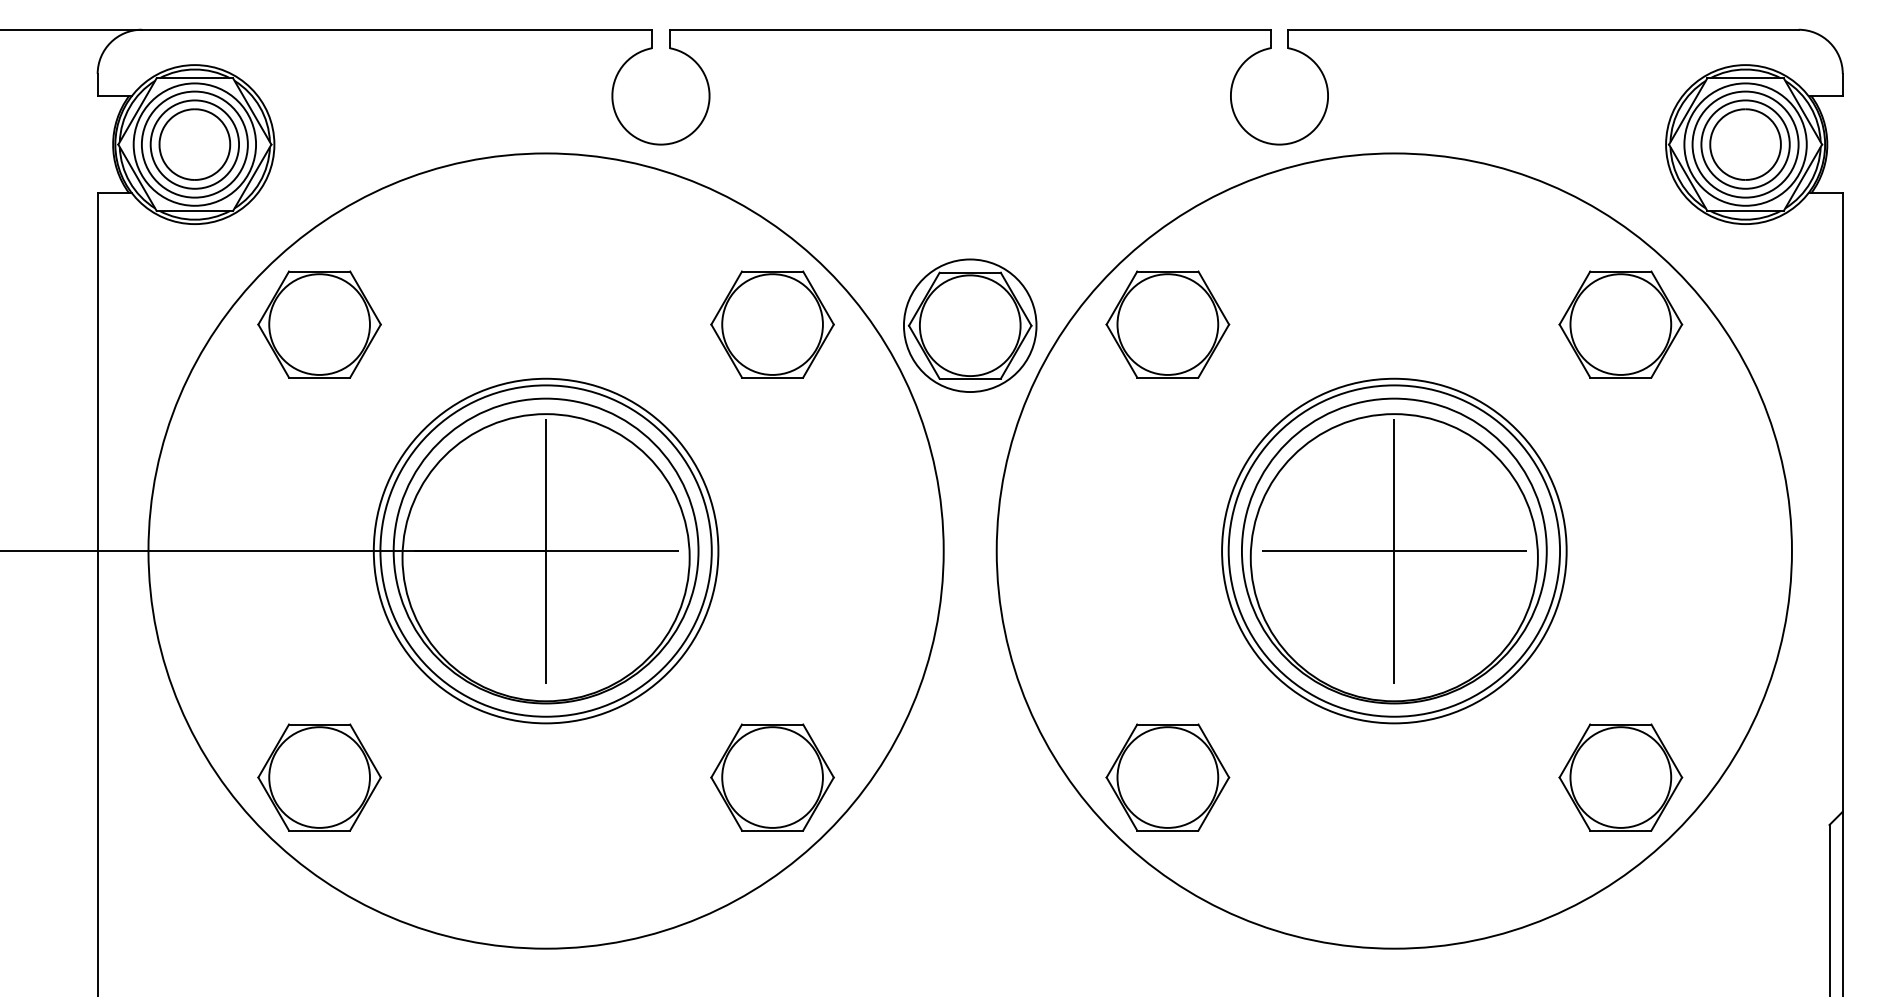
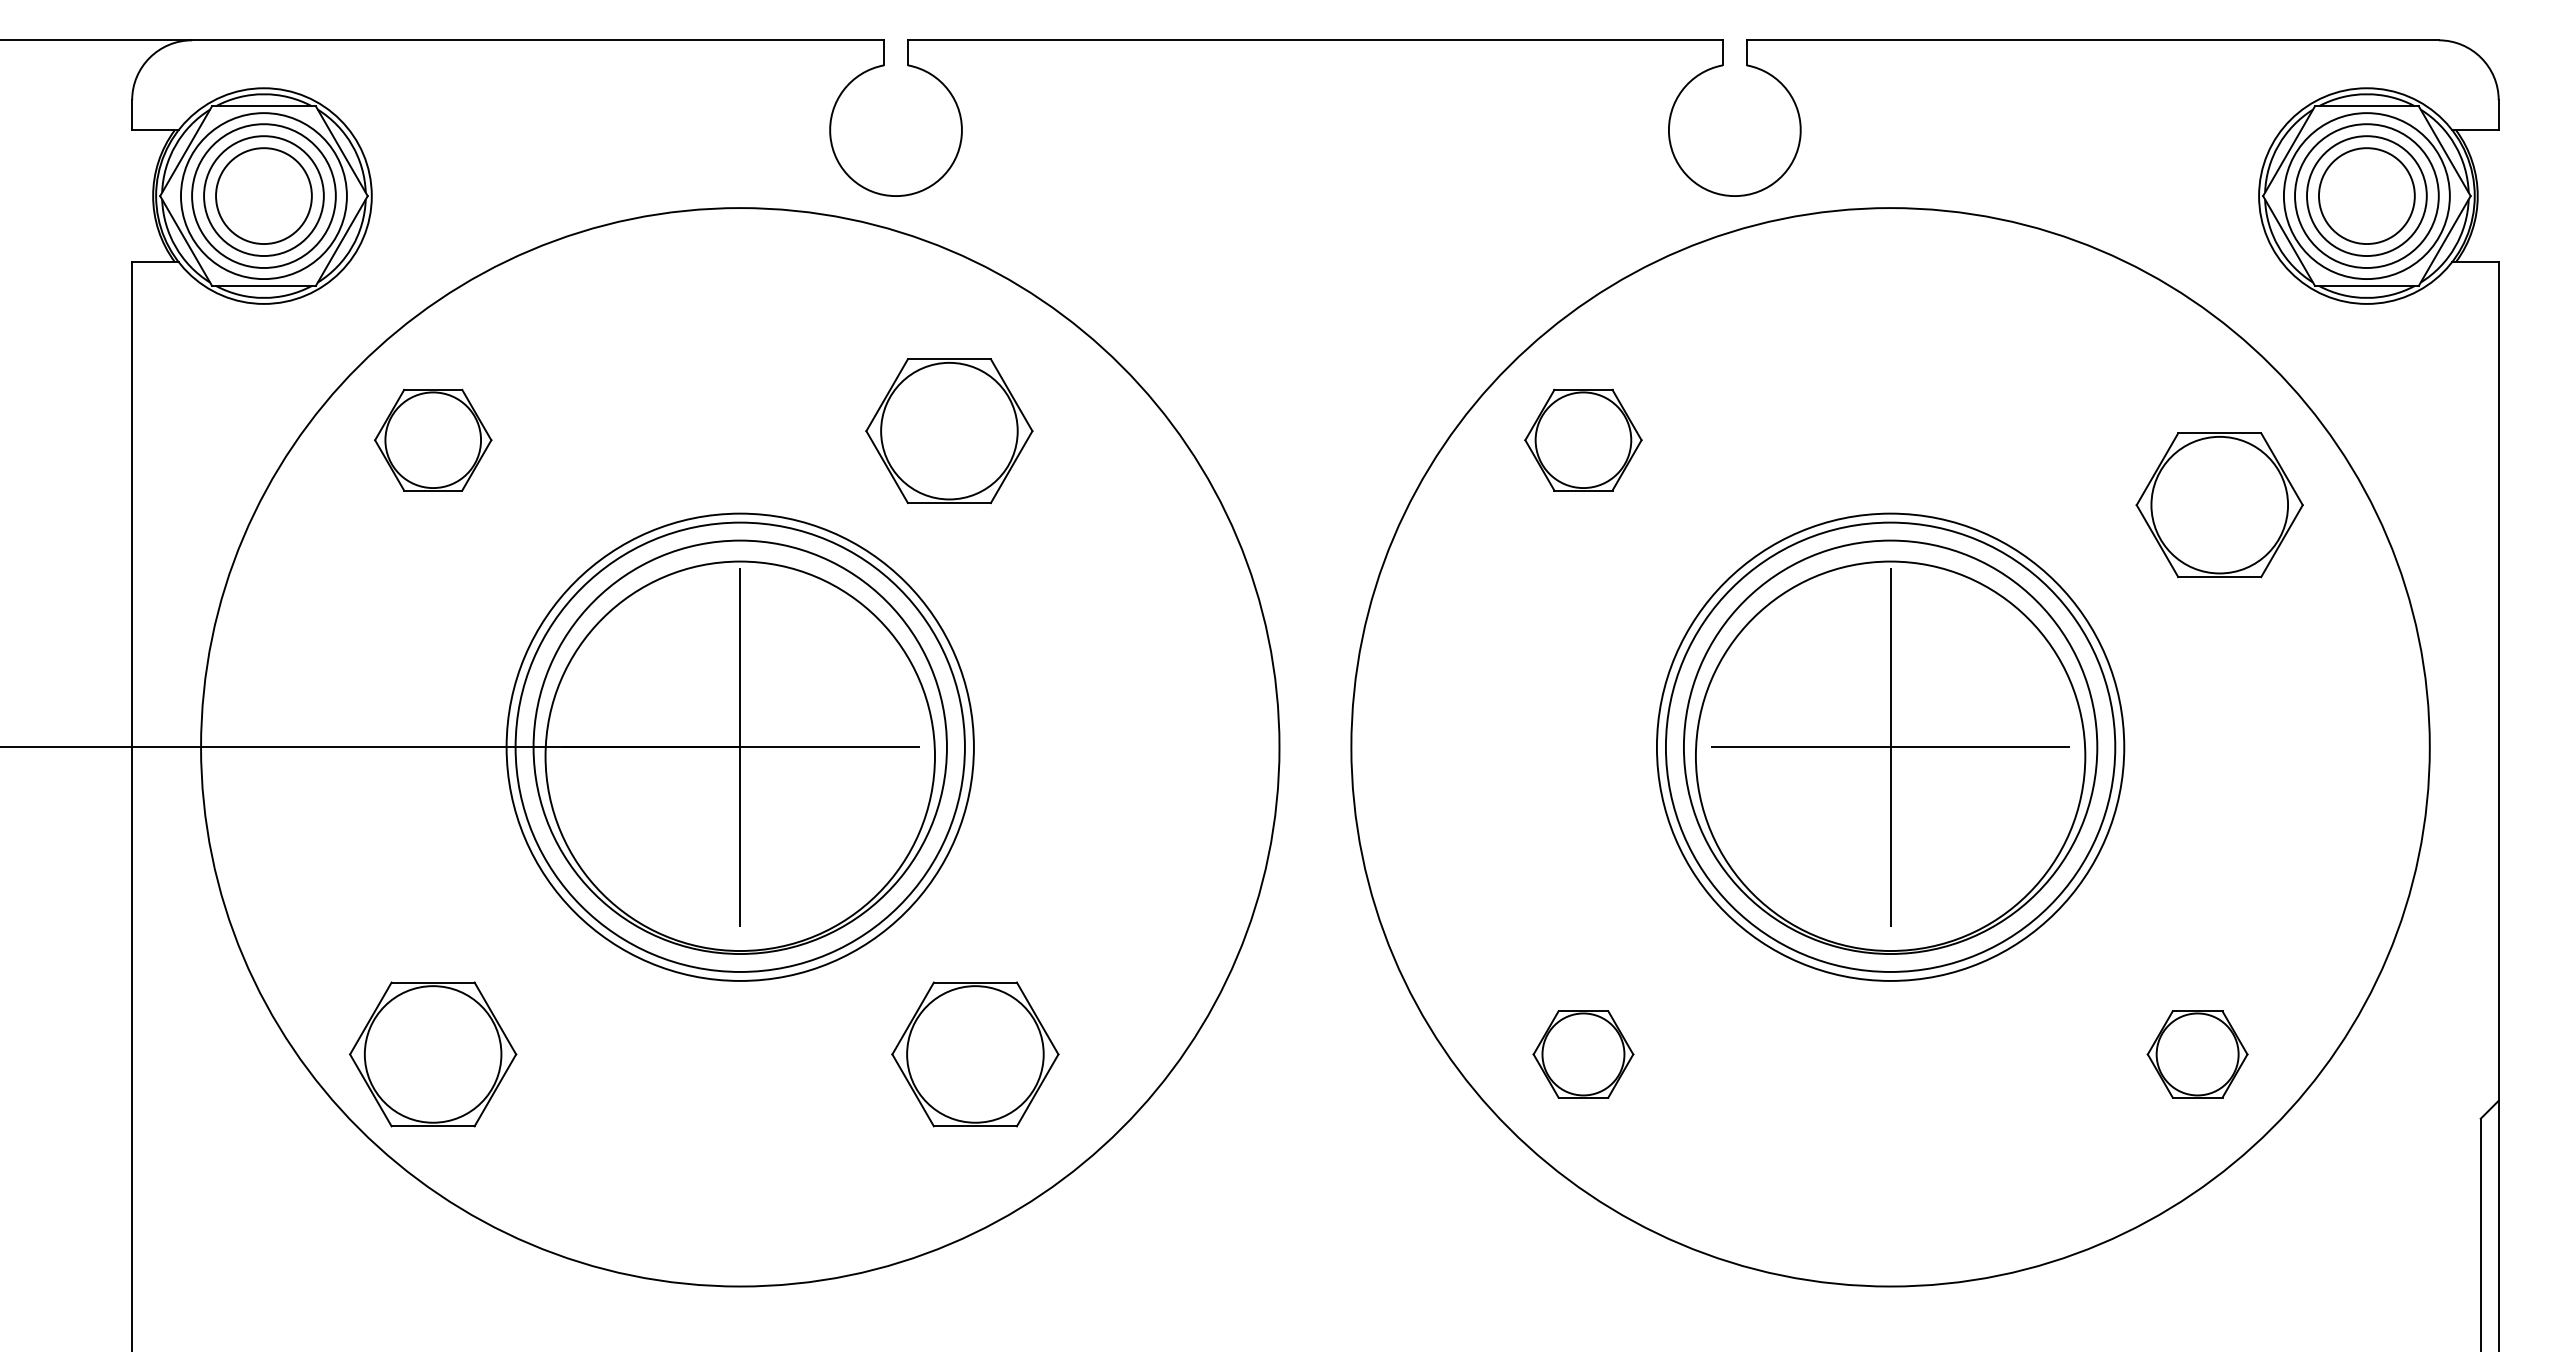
part: (319, 324) -> (433, 440), size x0.7
part: (772, 324) -> (949, 431), moved
part: (1167, 324) -> (1583, 440), size x0.7
part: (1620, 324) -> (2219, 505), moved
part: (970, 325) -> (1315, 441), removed
part: (772, 777) -> (975, 1054), moved
part: (1167, 777) -> (1583, 1054), size x0.6
part: (1620, 777) -> (2197, 1054), size x0.6

